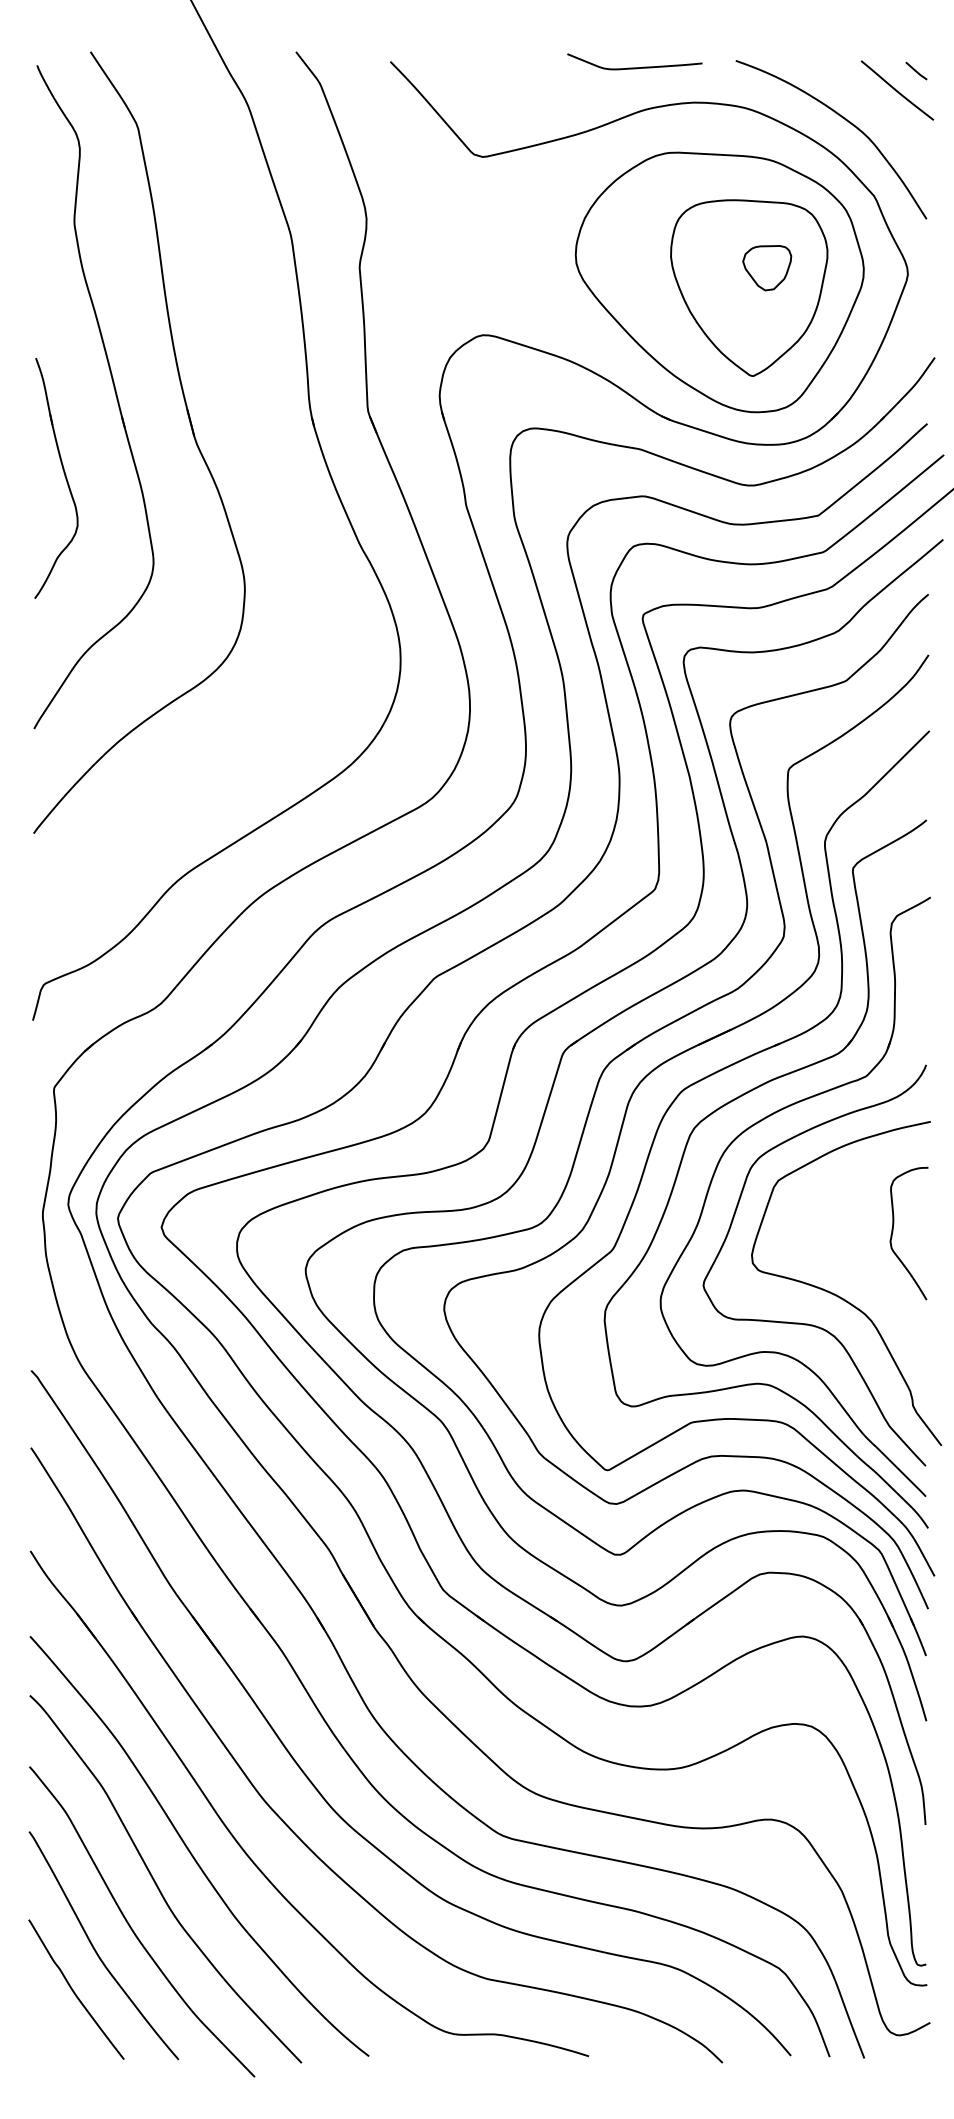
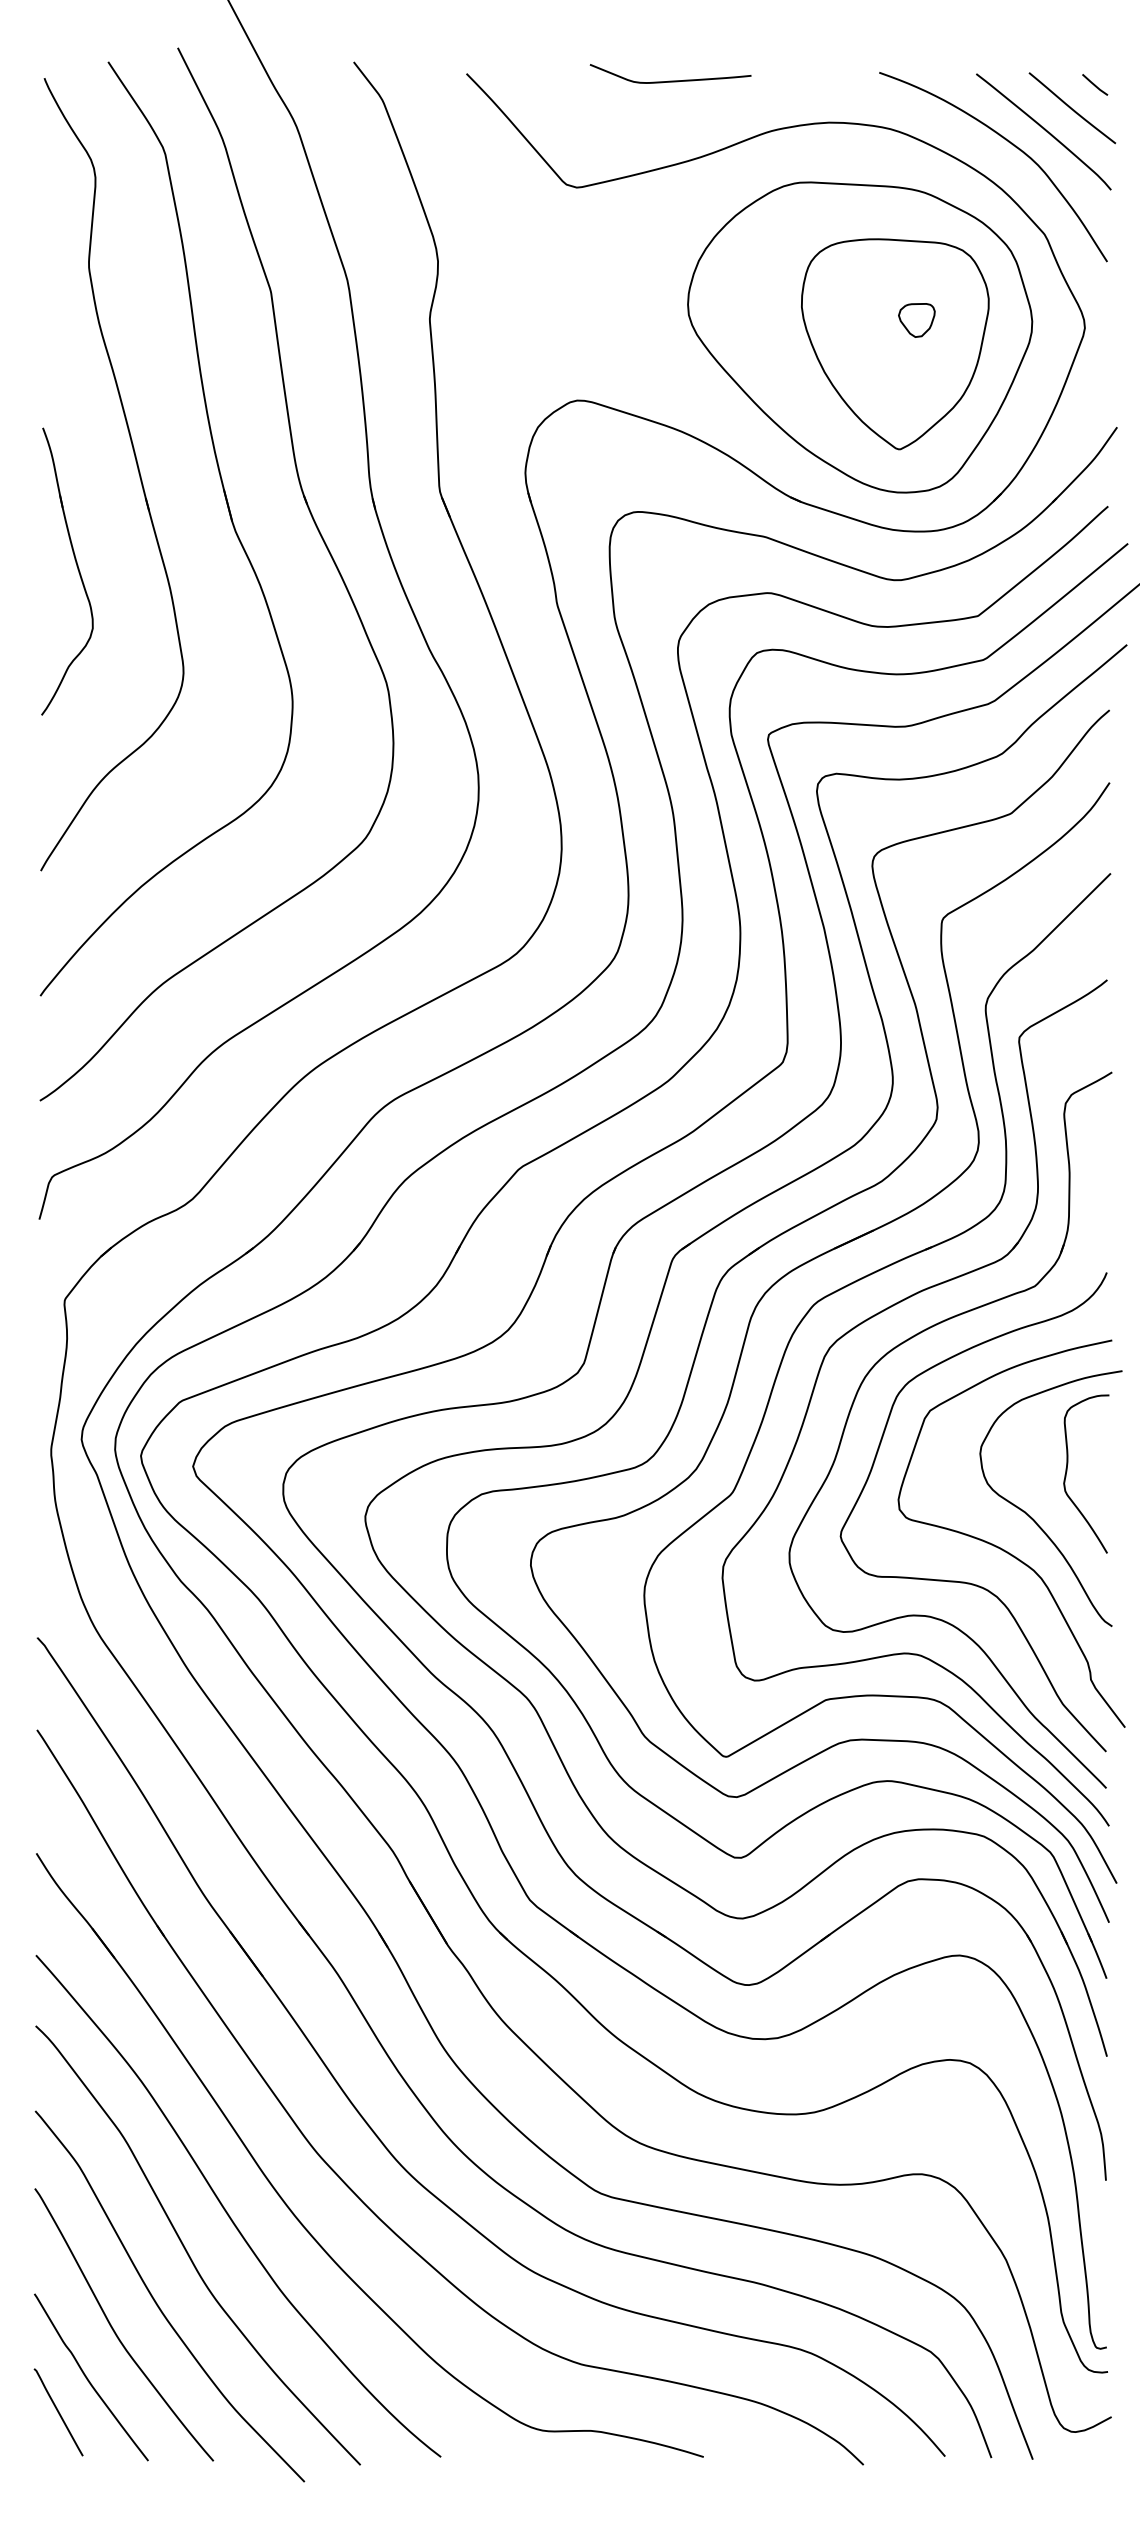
curve: (634, 67) -> (670, 80), moved
curve: (874, 109) -> (1044, 130), added
part: (766, 268) -> (916, 320), size x0.62
part: (263, 438) -> (314, 524), added
curve: (863, 1269) -> (1031, 1516), added
line: (48, 2019) -> (58, 2412), added

